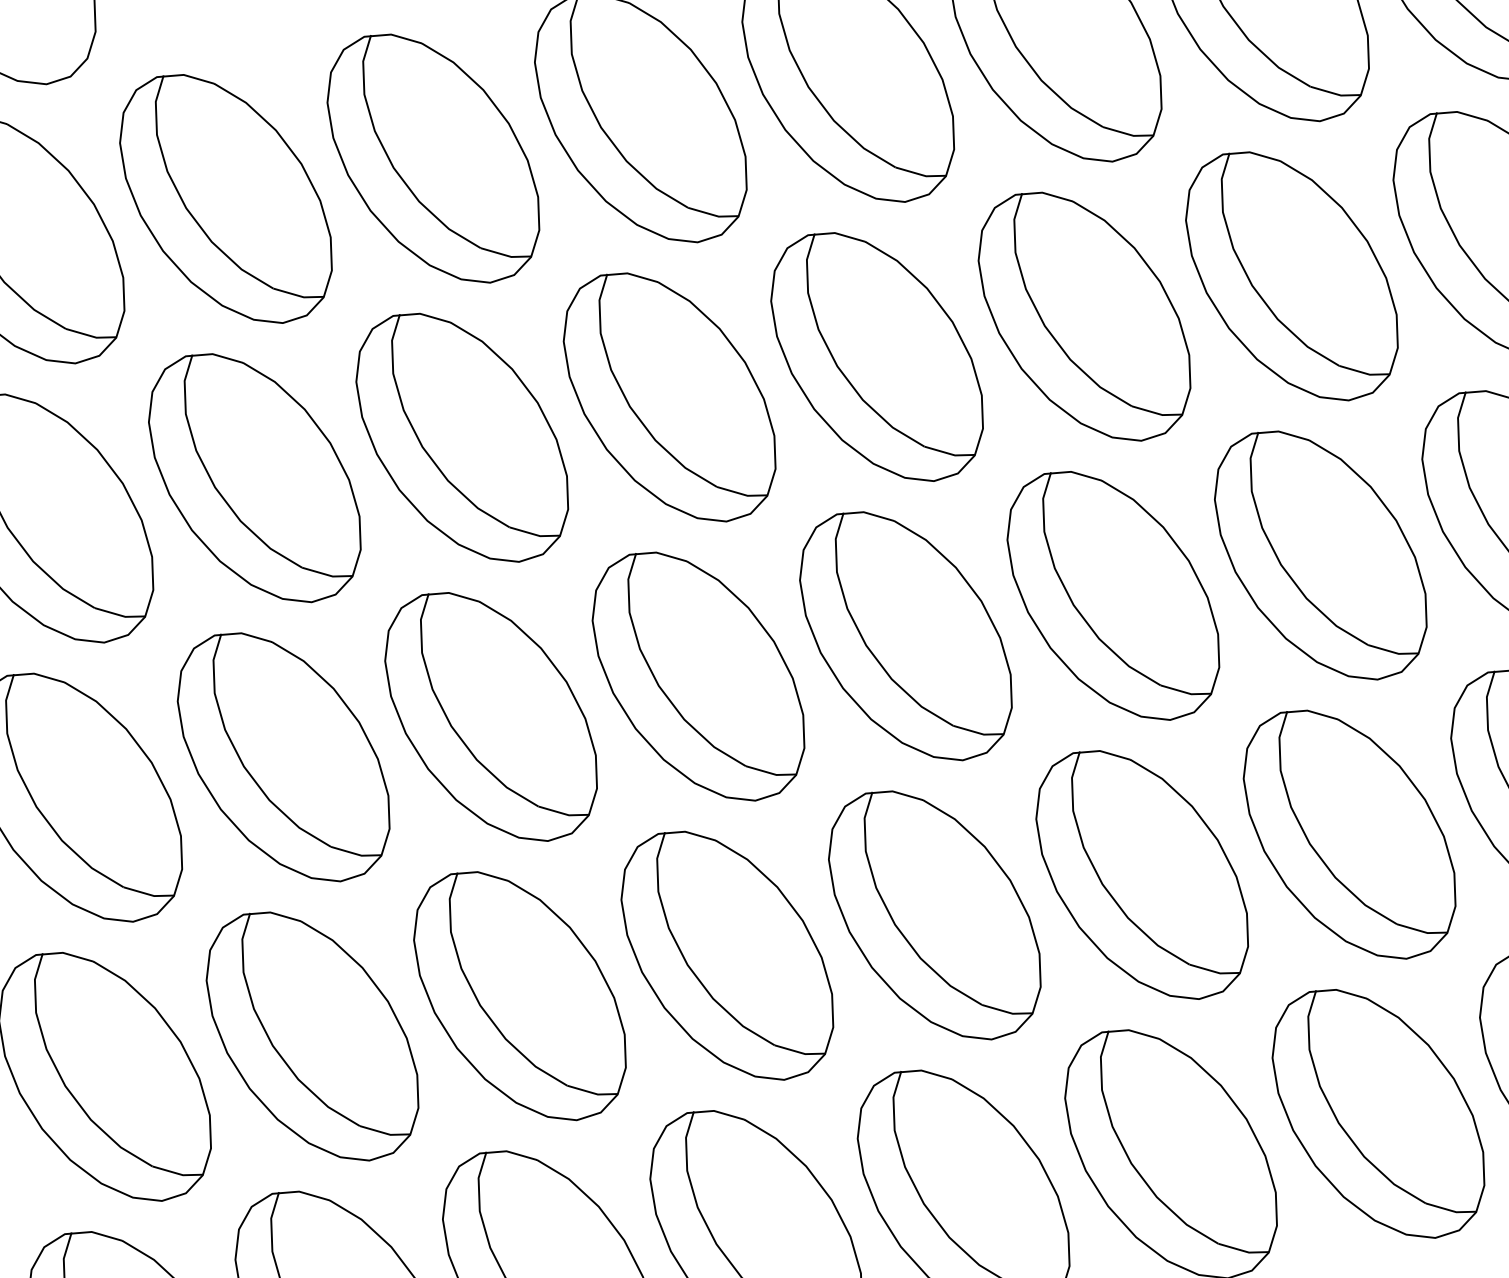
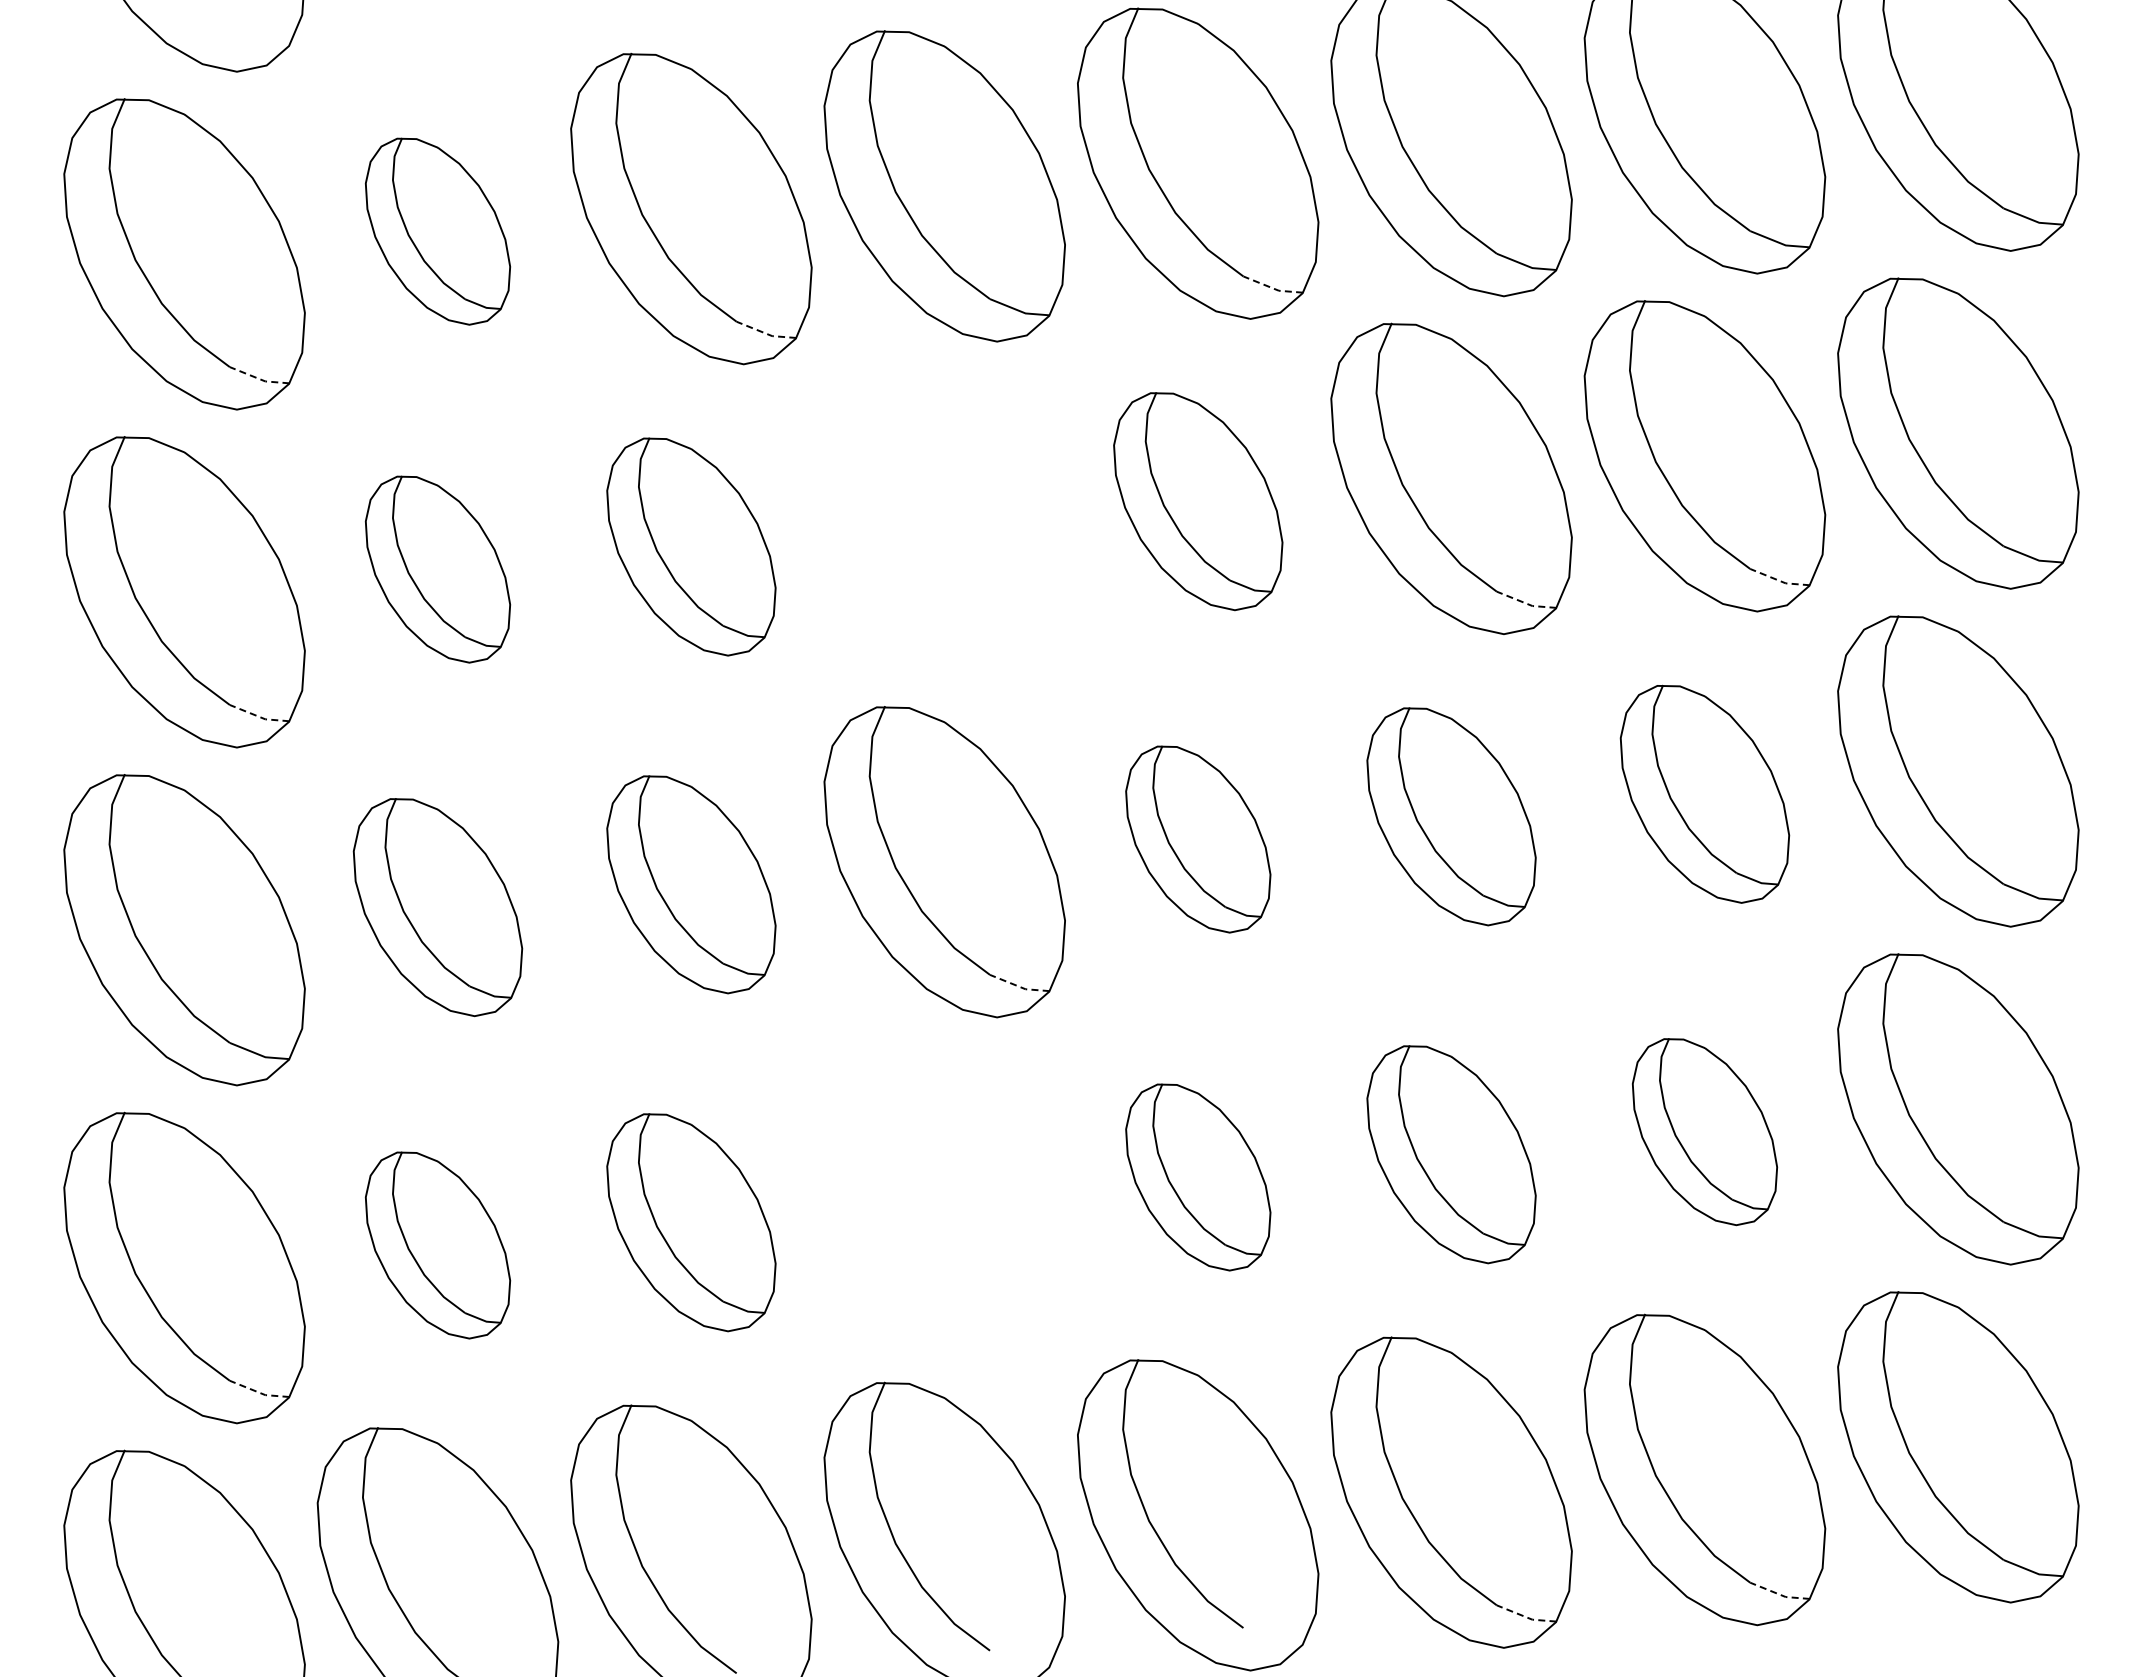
line: (920, 174) -> (1272, 288), solid -> dashed
part: (225, 199) -> (437, 231), size x0.6
line: (505, 255) -> (765, 333), solid -> dashed
line: (91, 335) -> (259, 378), solid -> dashed
part: (877, 357) -> (1198, 501), size x0.7
line: (1364, 372) -> (1779, 580), solid -> dashed
part: (669, 397) -> (944, 524), removed
line: (1157, 413) -> (1526, 603), solid -> dashed
part: (462, 437) -> (691, 546), size x0.7
part: (254, 478) -> (437, 569), size x0.6
part: (1320, 556) -> (1704, 794), size x0.7
part: (1113, 595) -> (1451, 816), size x0.7
line: (120, 615) -> (259, 716), solid -> dashed
part: (906, 636) -> (1198, 839), size x0.6
part: (491, 716) -> (691, 884), size x0.7
part: (283, 757) -> (437, 907), size x0.7
line: (771, 773) -> (1019, 986), solid -> dashed
part: (1349, 834) -> (1704, 1131), size x0.6
part: (1142, 875) -> (1451, 1154), size x0.7
part: (935, 915) -> (1198, 1177), size x0.6
part: (727, 955) -> (944, 1199), removed
part: (520, 996) -> (691, 1222), size x0.7
part: (312, 1036) -> (437, 1245), size x0.6
line: (177, 1173) -> (259, 1392), solid -> dashed
line: (1451, 1210) -> (1779, 1594), solid -> dashed
line: (1243, 1251) -> (1526, 1617), solid -> dashed

